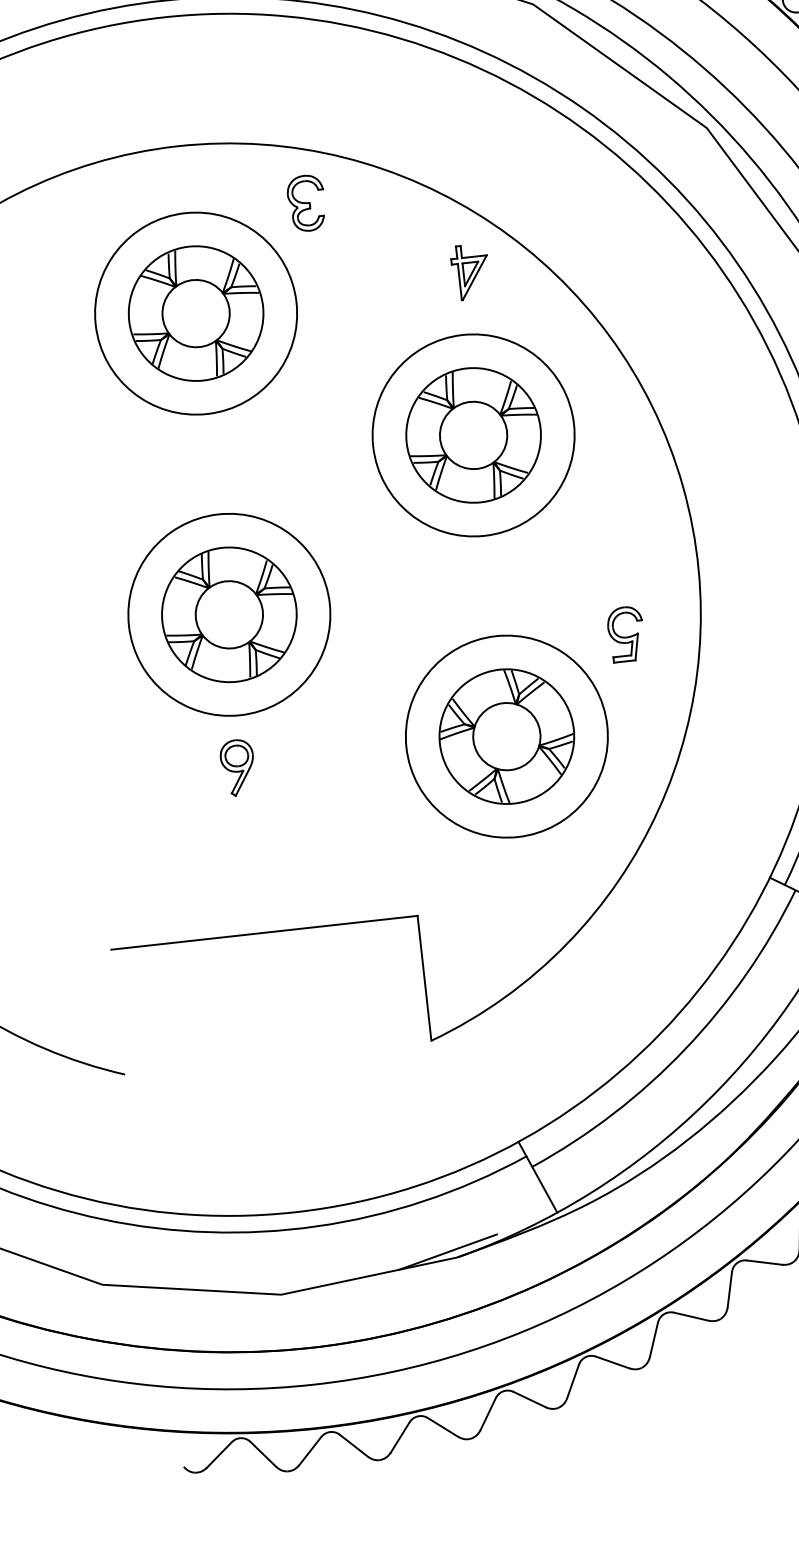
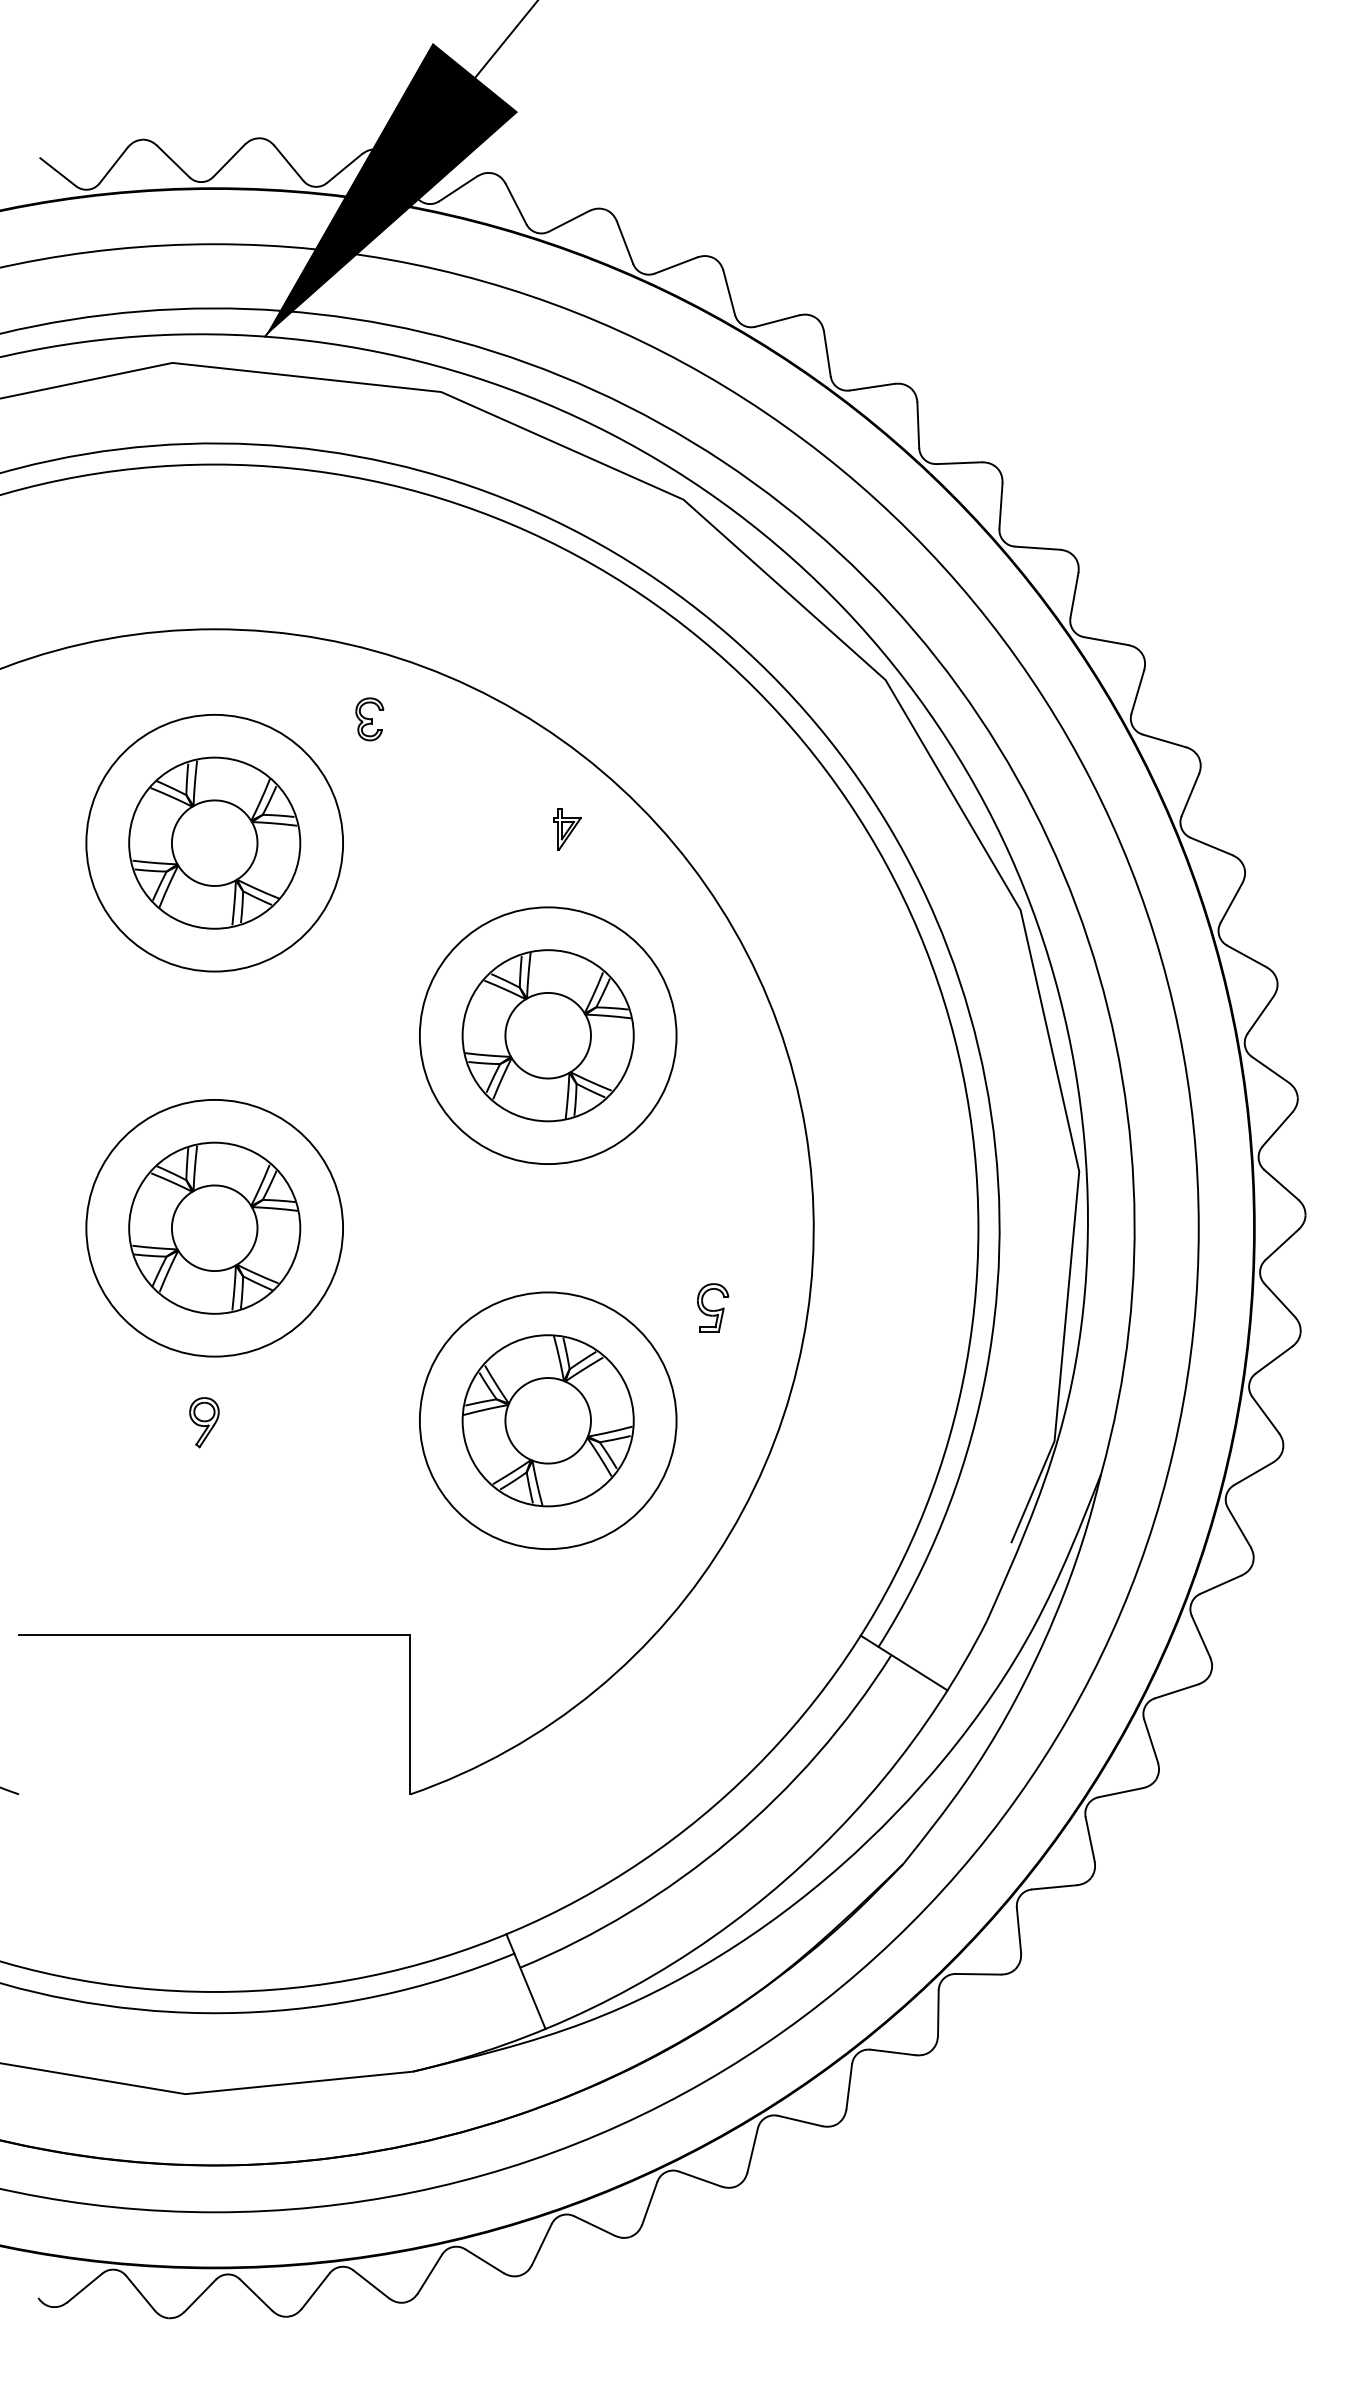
part: (306, 203) -> (369, 719), size x0.6
part: (470, 272) -> (567, 829), size x0.6
part: (625, 633) -> (712, 1307), size x0.7
part: (238, 767) -> (204, 1422), size x0.7
line: (448, 1251) -> (402, 2063), removed

